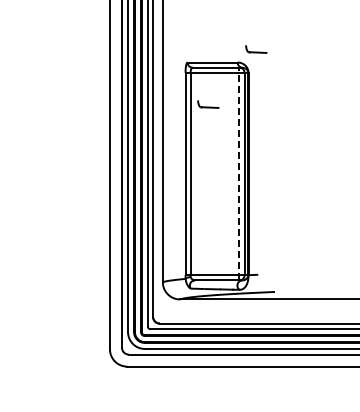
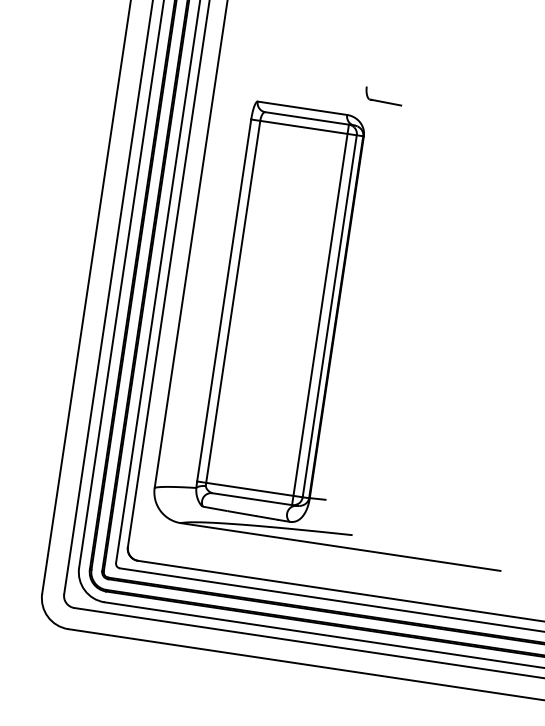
part: (208, 104) -> (283, 182), removed
line: (239, 173) -> (320, 313), dashed -> solid

